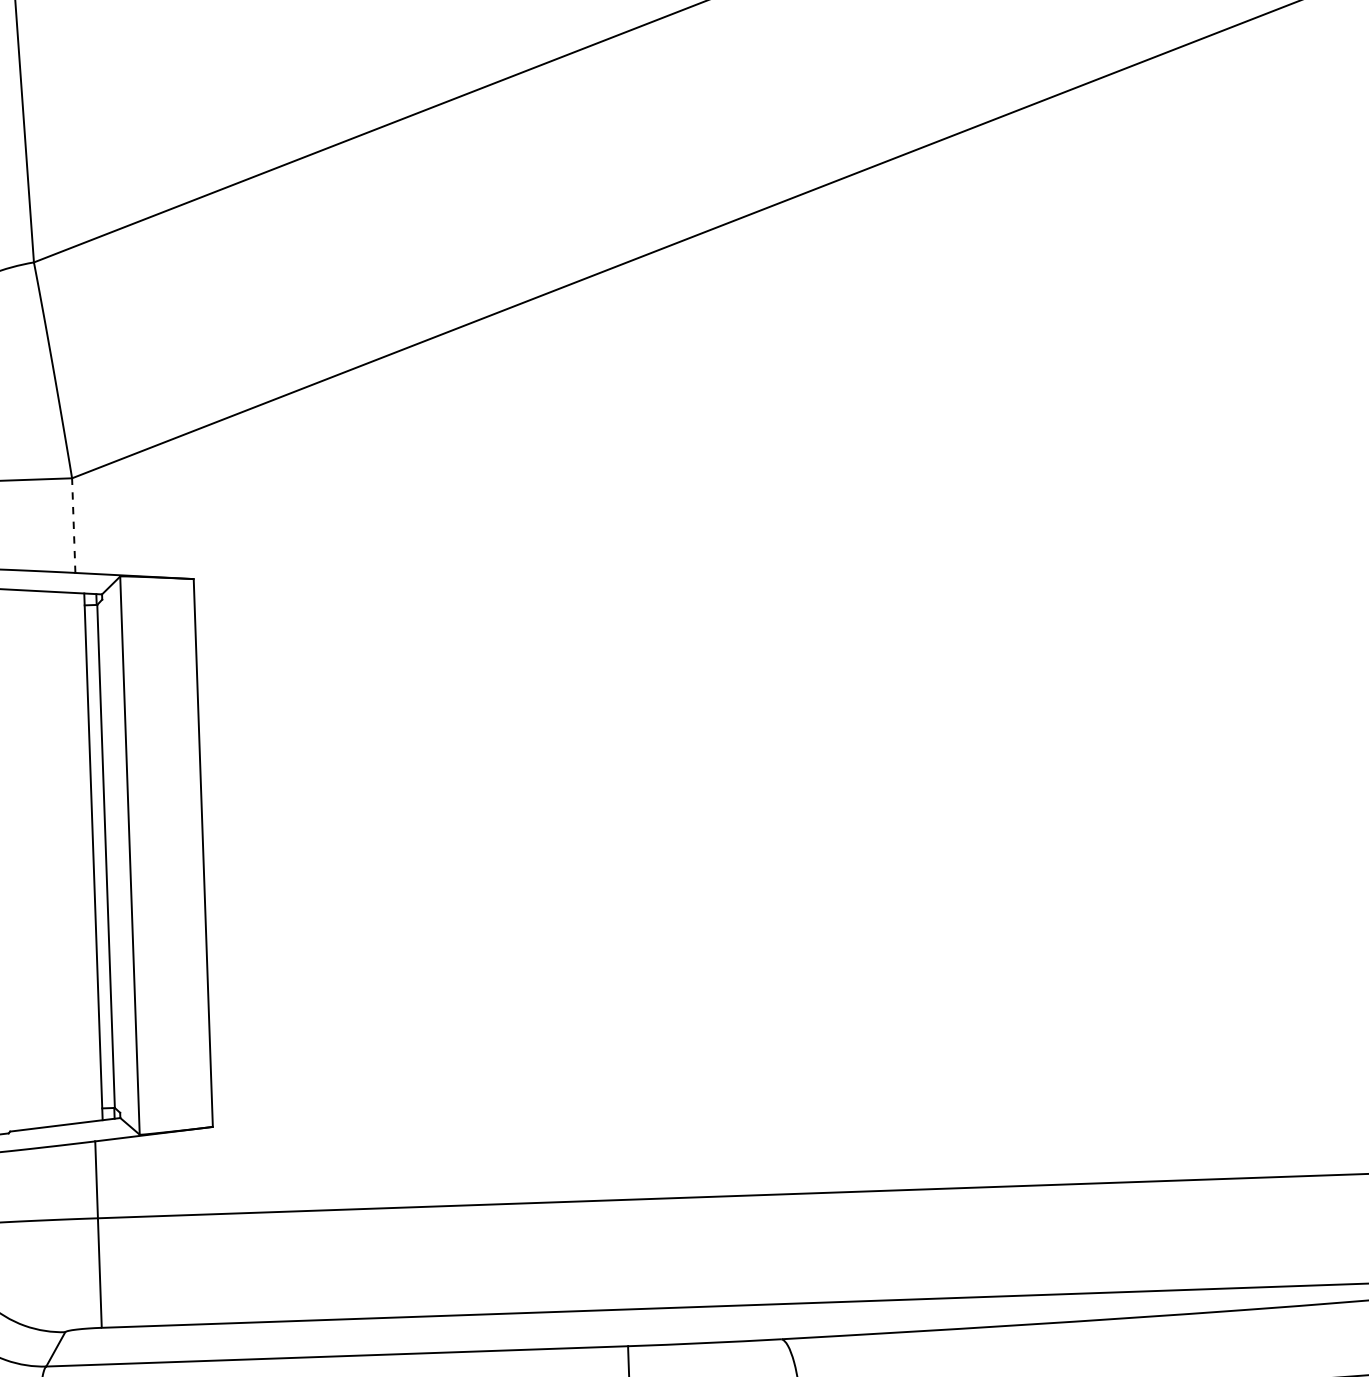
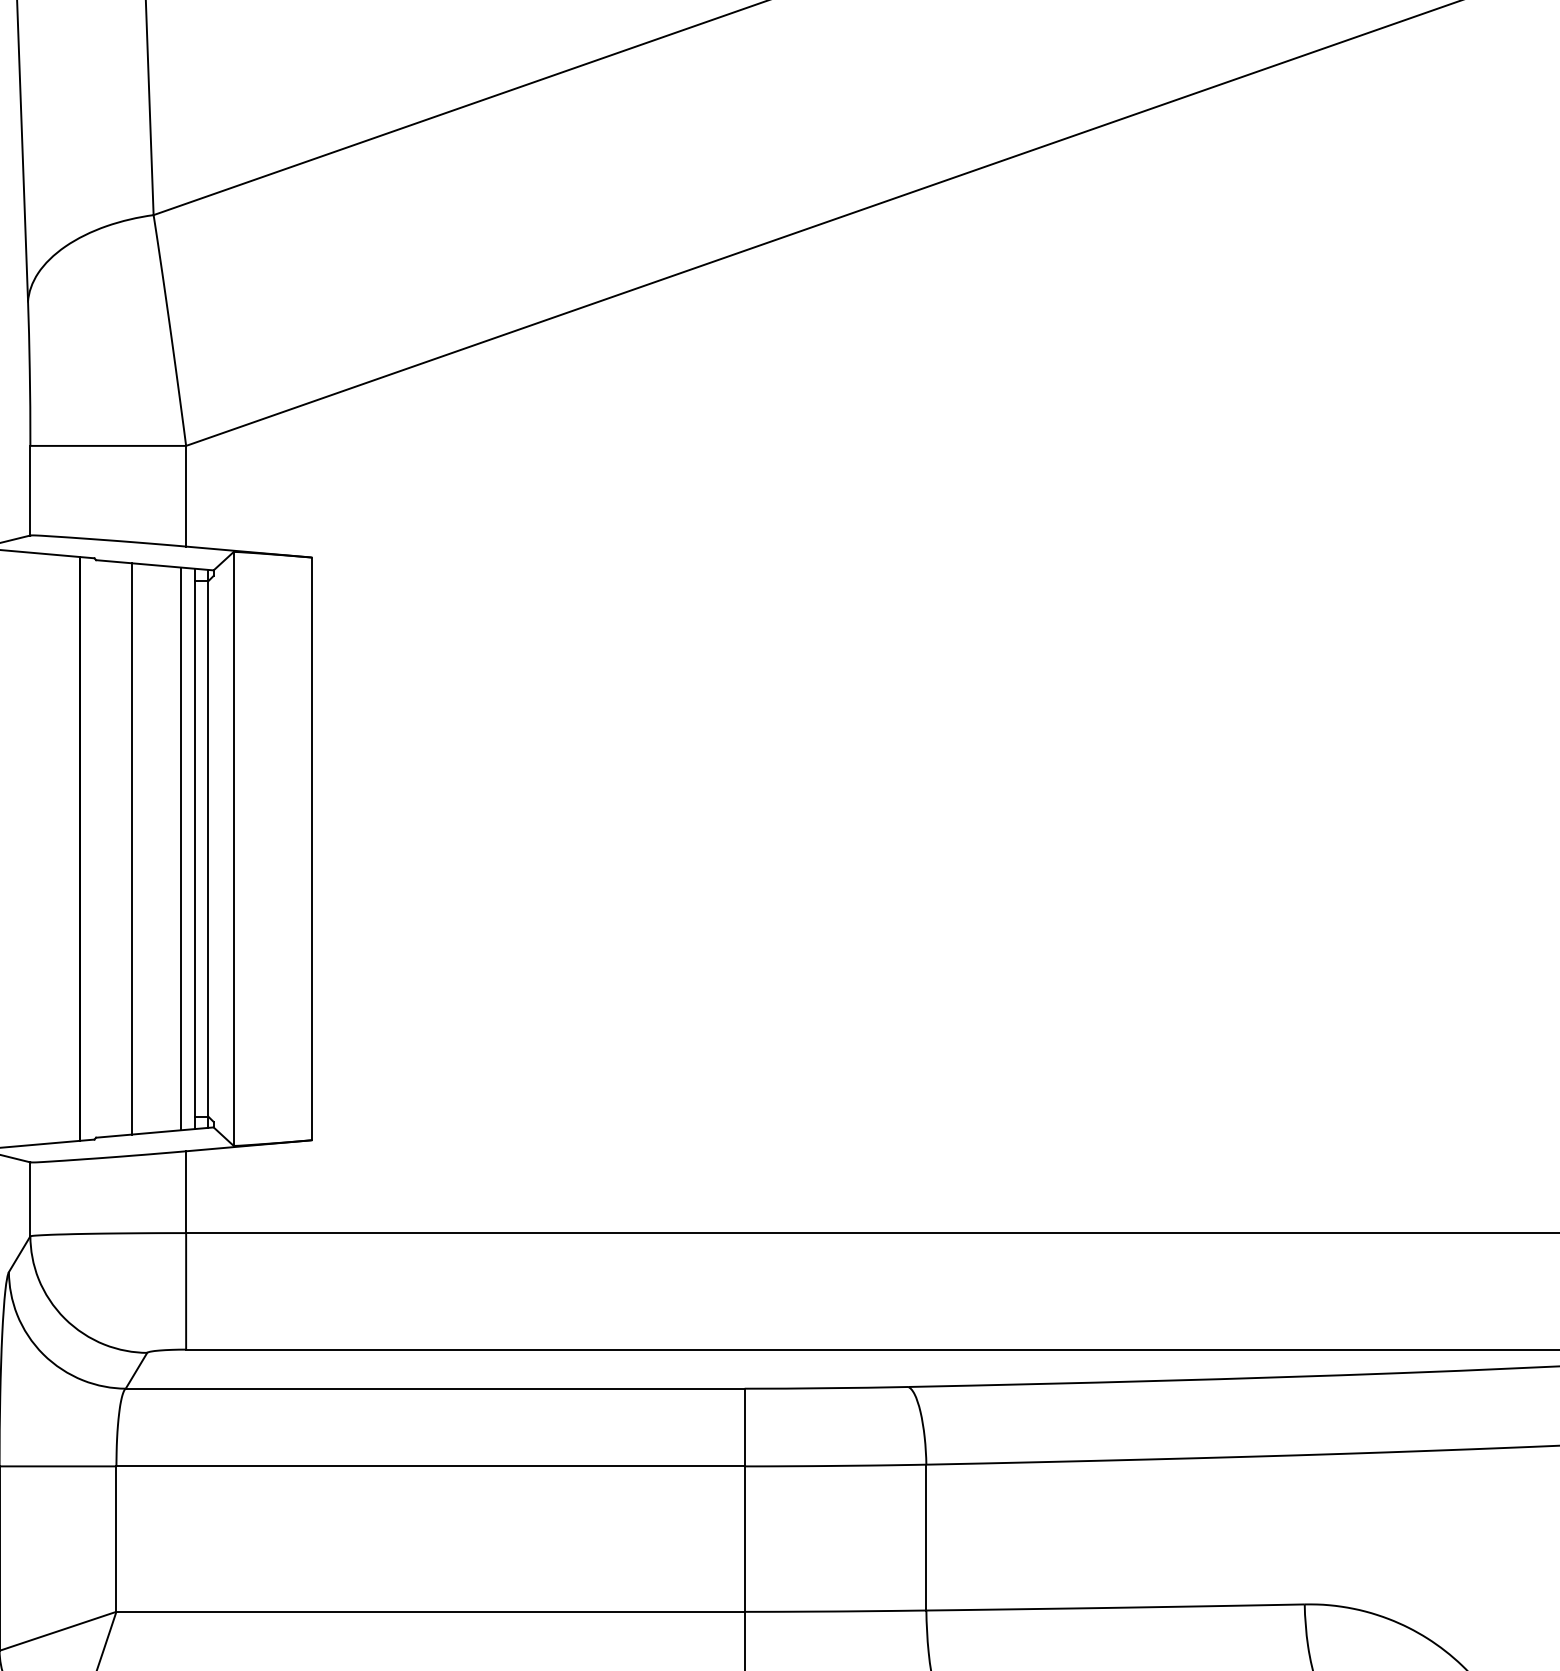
line: (74, 524) -> (186, 495), dashed -> solid
line: (80, 856) -> (181, 848), added
line: (34, 858) -> (132, 848), added

